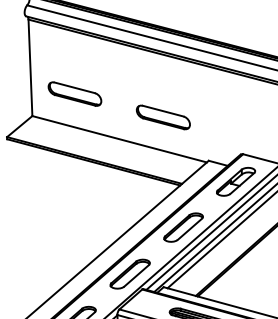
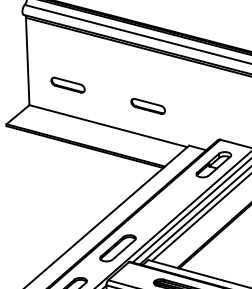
part: (74, 93) -> (67, 84), size x0.7
part: (163, 117) -> (148, 106), size x0.7
part: (182, 226) -> (165, 205), removed

